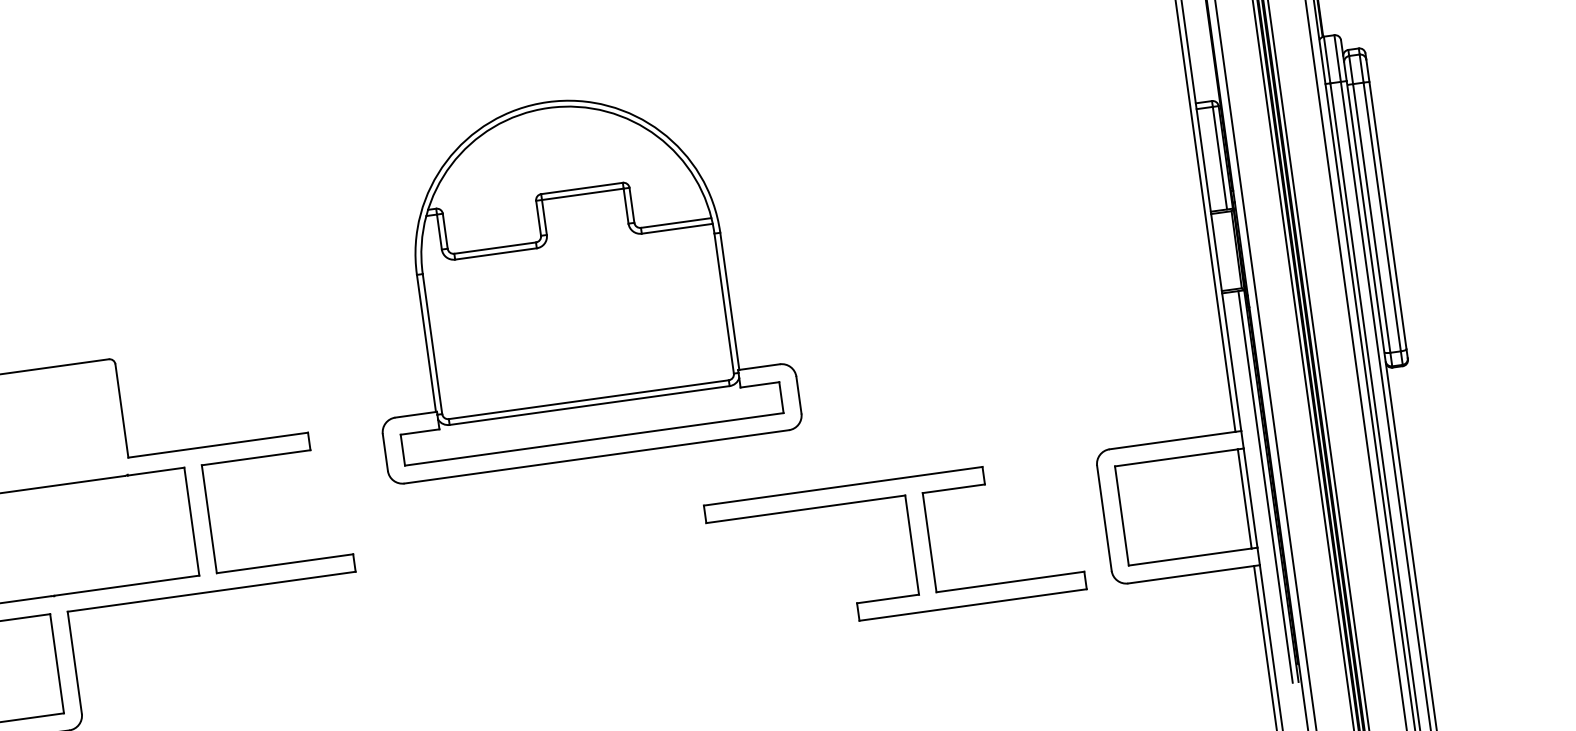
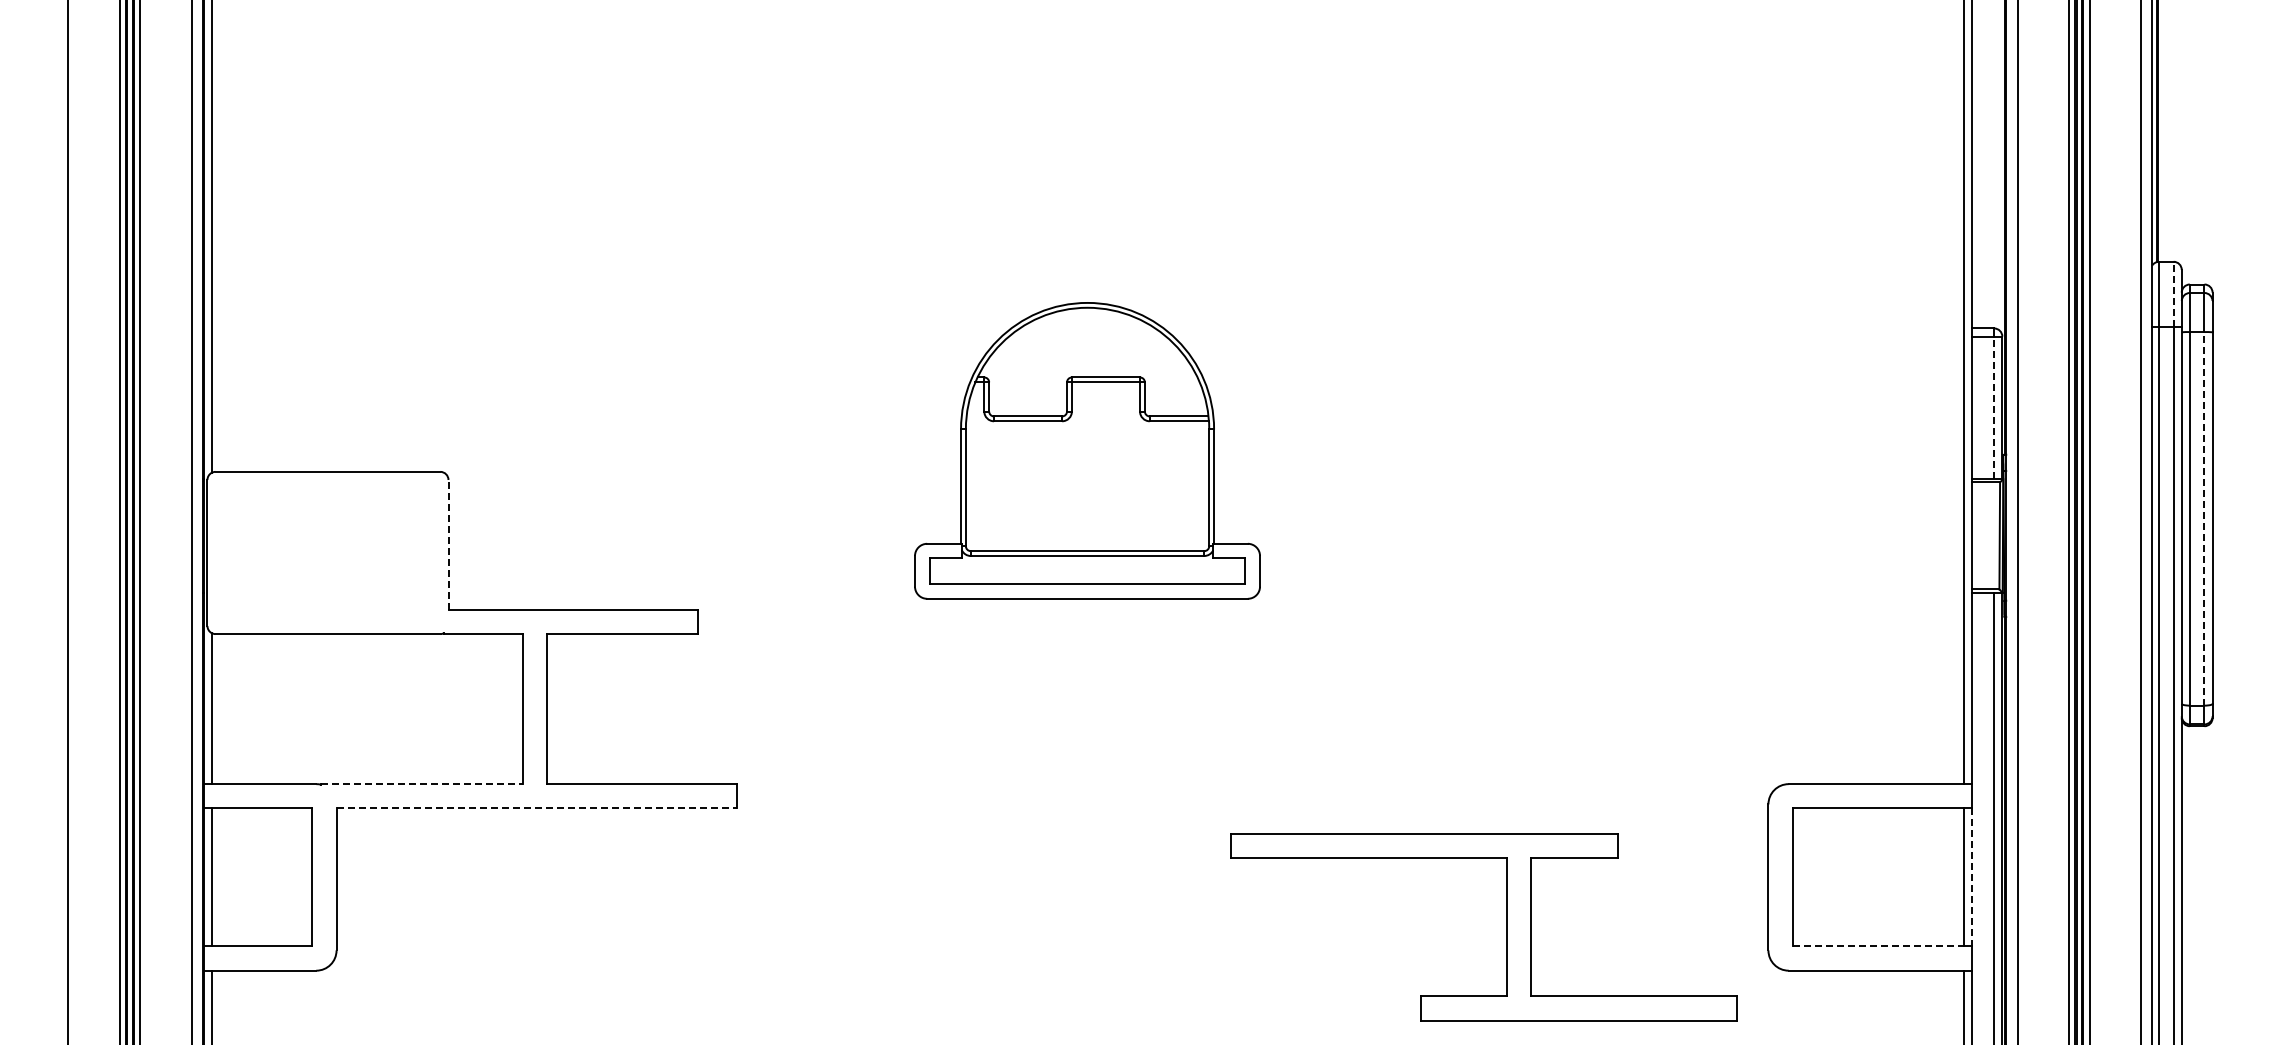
line: (1337, 58) -> (2173, 293), solid -> dashed
line: (1220, 157) -> (1994, 407), solid -> dashed
line: (1382, 216) -> (2204, 518), solid -> dashed
part: (572, 279) -> (1087, 450), size x0.6
line: (121, 410) -> (448, 544), solid -> dashed
line: (1250, 498) -> (1971, 877), solid -> dashed
part: (911, 545) -> (1506, 927), moved
line: (1190, 557) -> (1878, 946), solid -> dashed
line: (127, 585) -> (422, 784), solid -> dashed
line: (212, 591) -> (537, 808), solid -> dashed

